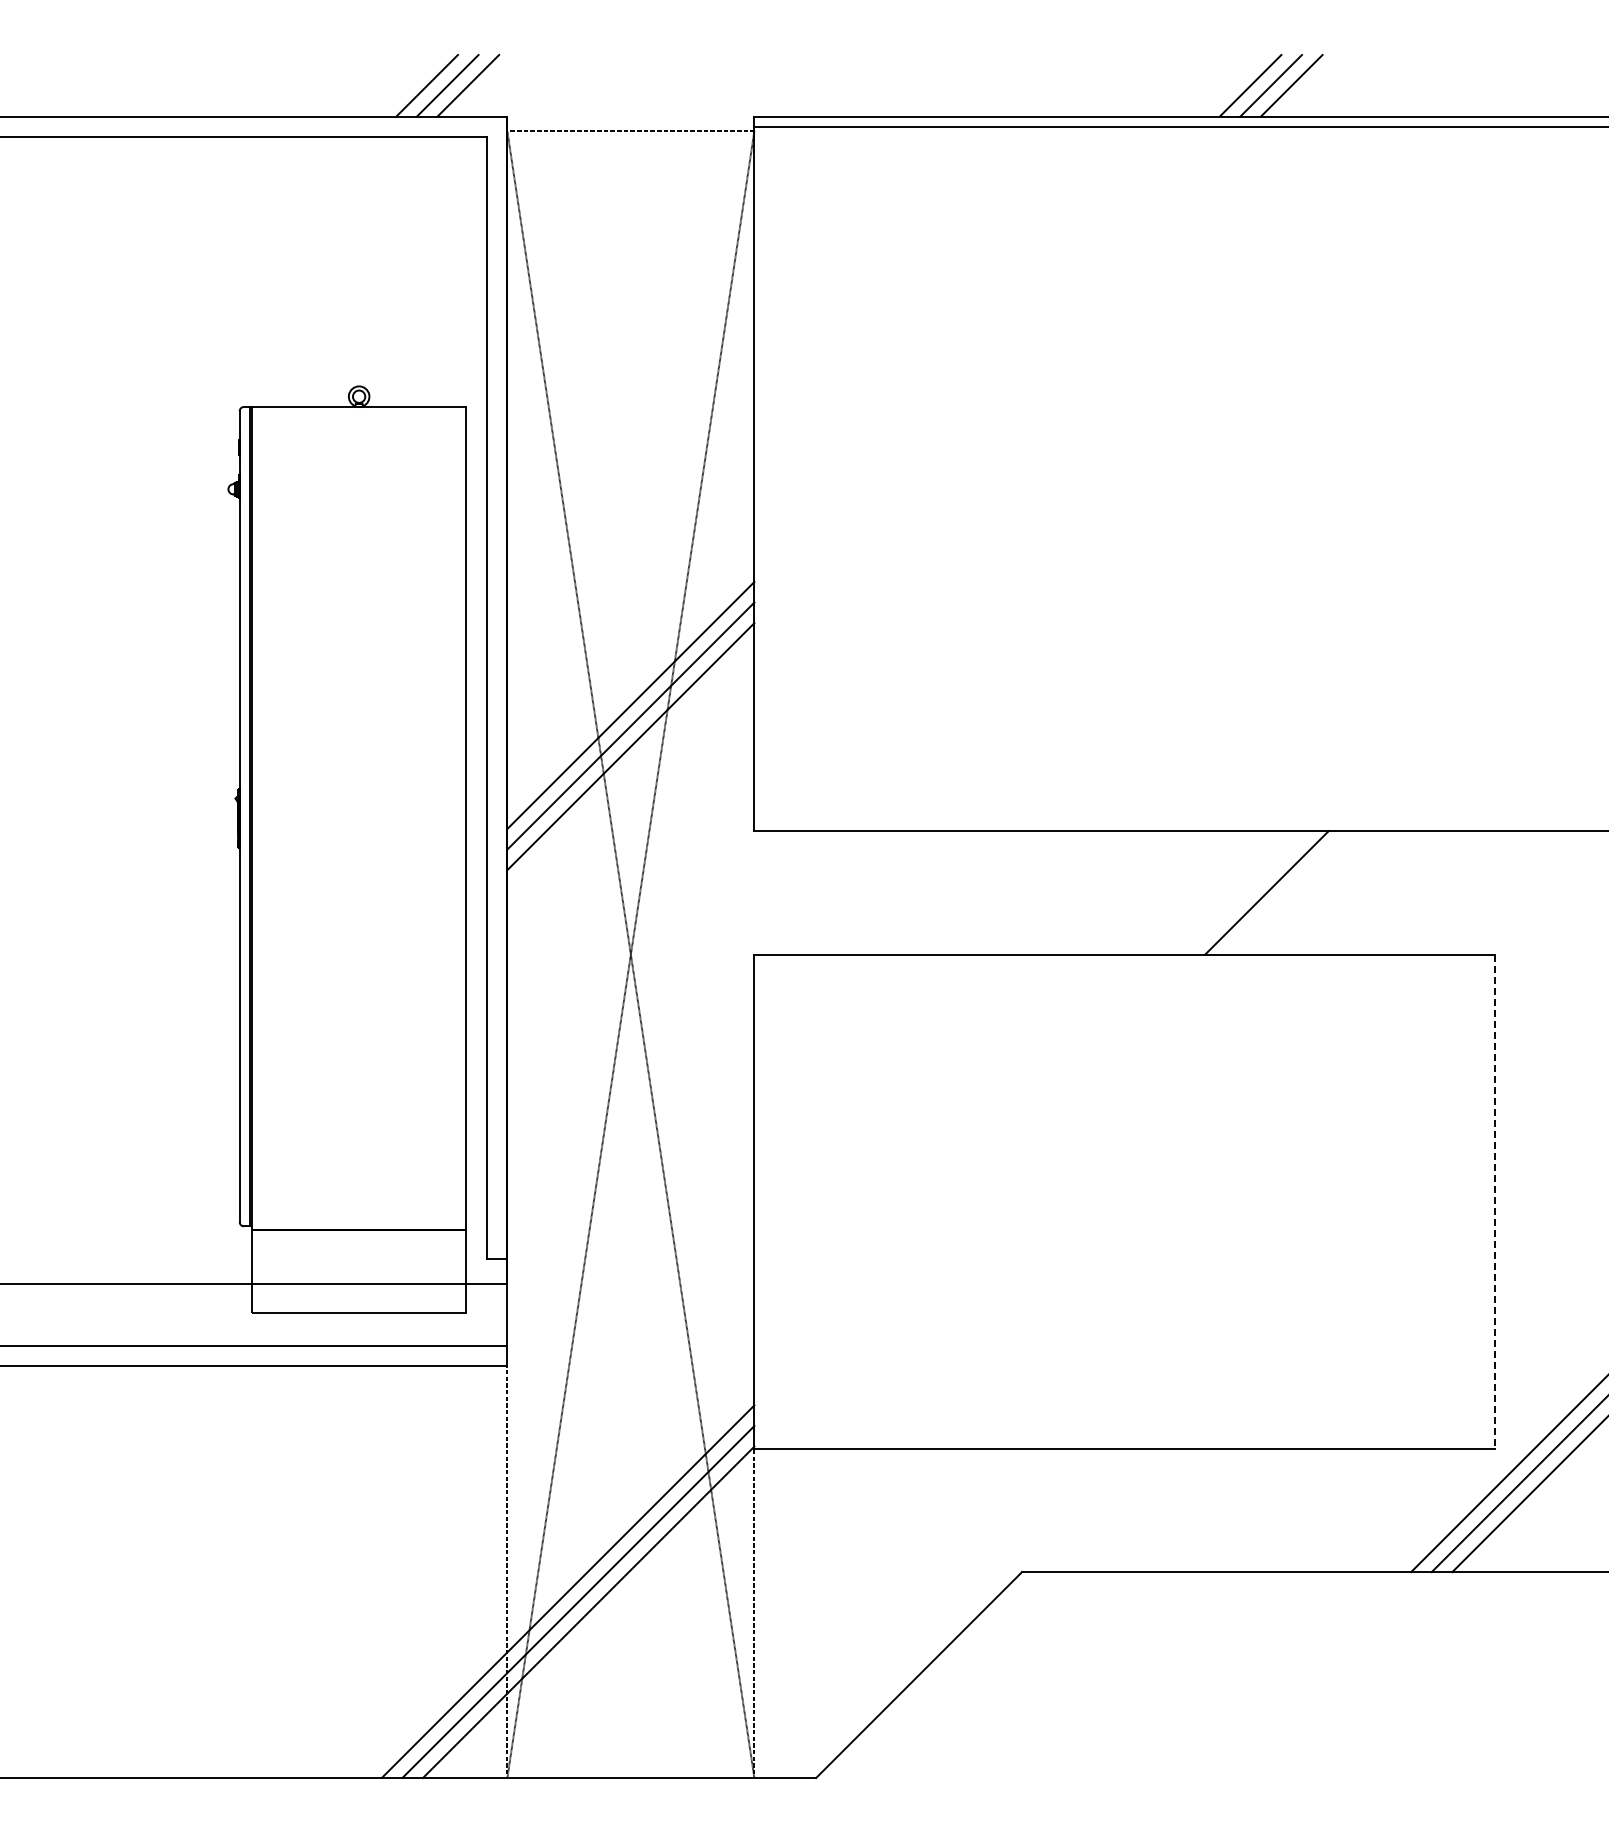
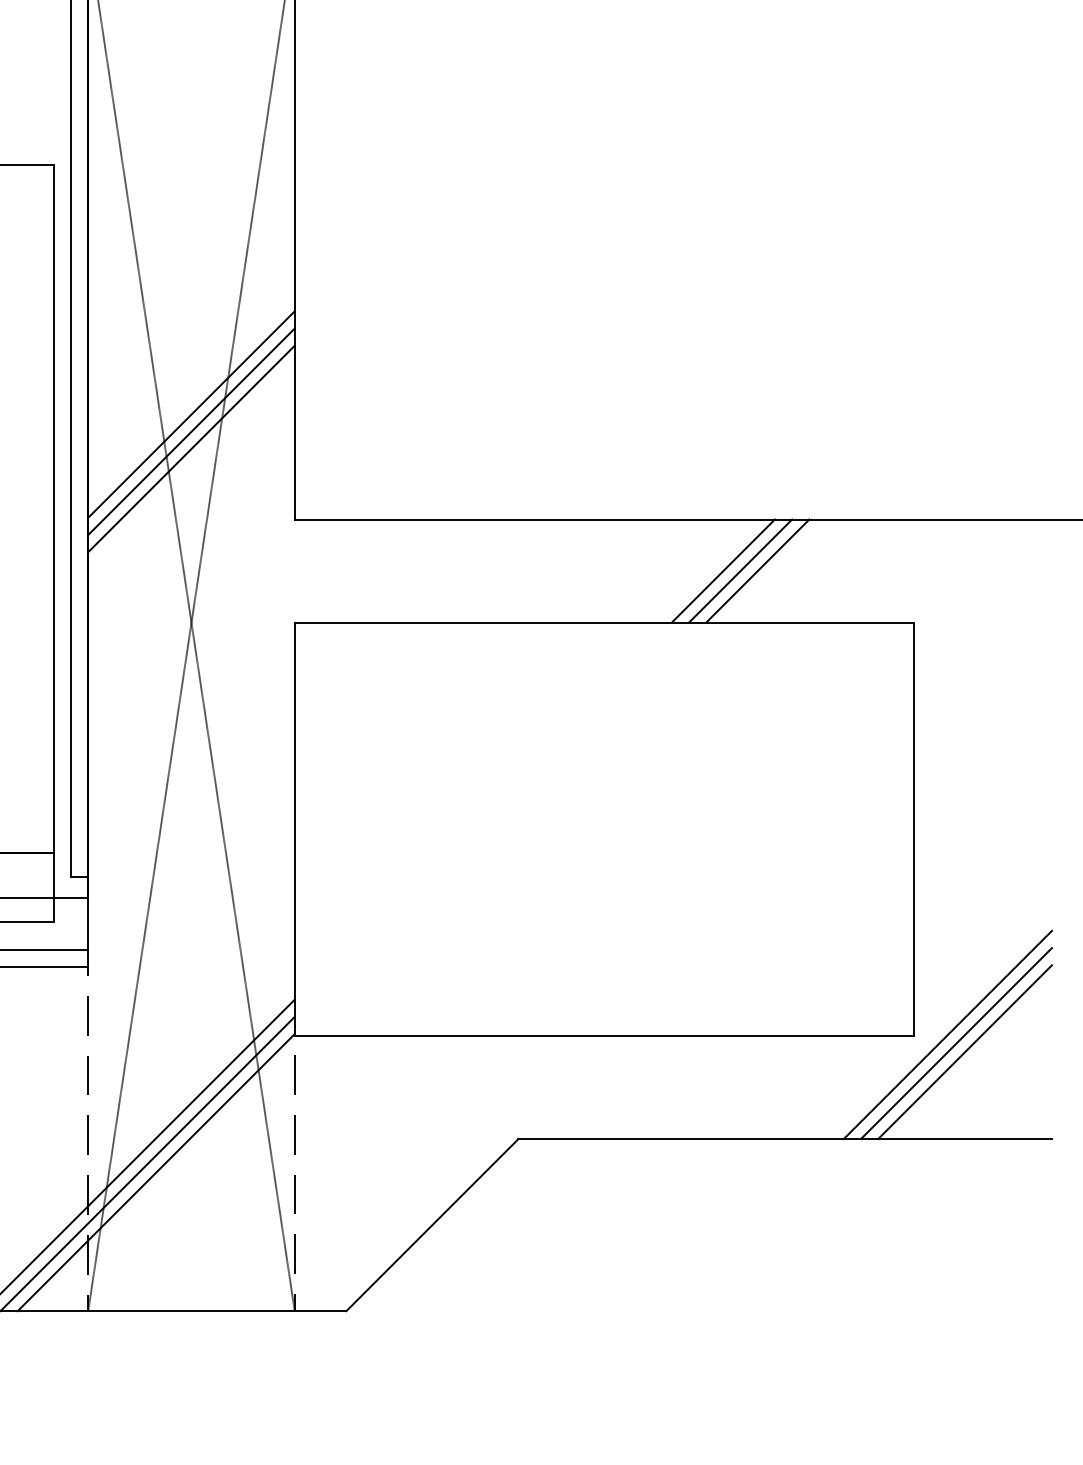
line: (1287, 892) -> (740, 570), added
line: (1307, 892) -> (757, 570), added
line: (1495, 1202) -> (914, 830), dashed -> solid

